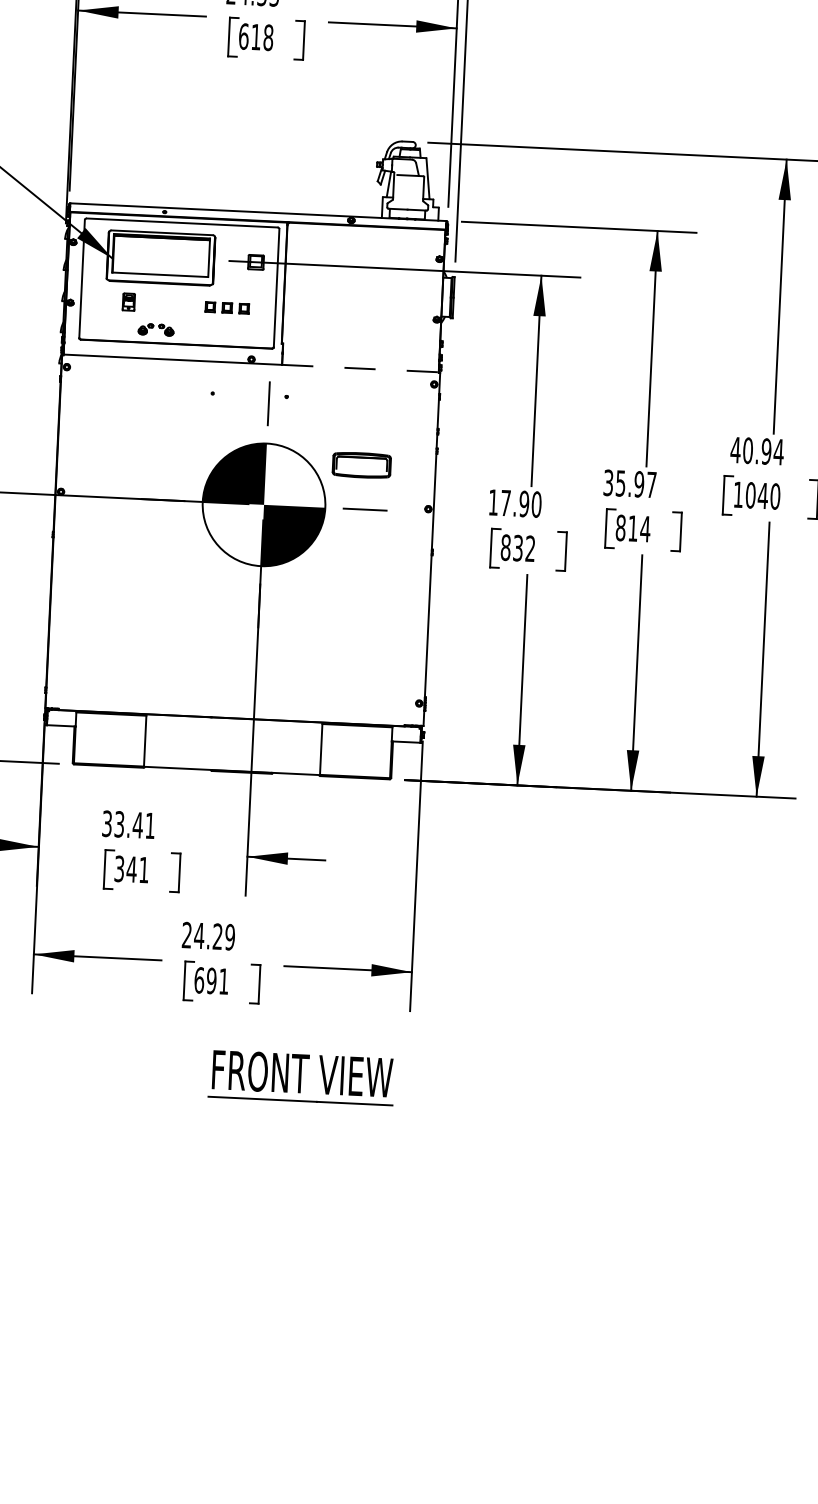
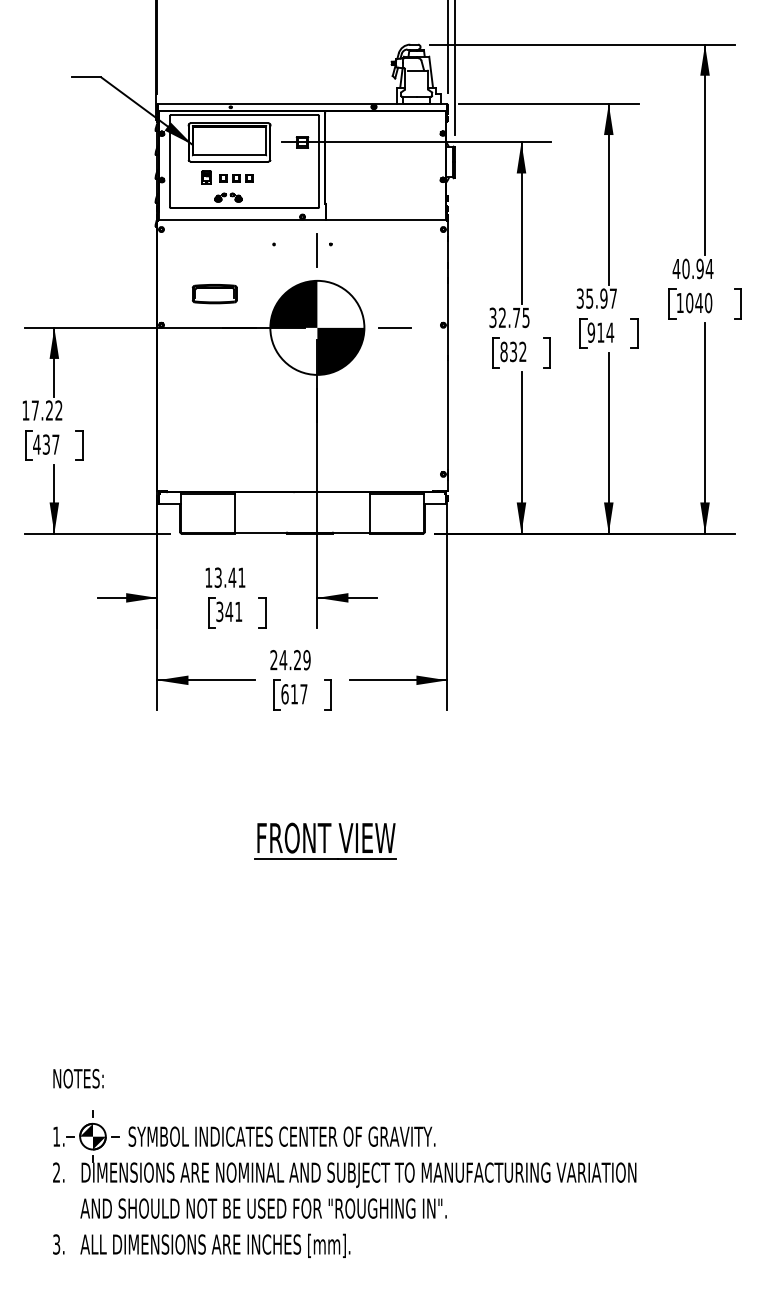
part: (227, 308) -> (236, 178), moved
line: (360, 369) -> (386, 220), dashed -> solid
part: (361, 465) -> (214, 294), moved
text: (515, 503) -> (509, 317), 17.90 -> 32.75
text: (620, 527) -> (591, 332), 814 -> 914
text: (106, 823) -> (208, 577), 33.41 -> 13.41
text: (216, 981) -> (298, 694), 691 -> 617
part: (301, 1076) -> (325, 840), moved

